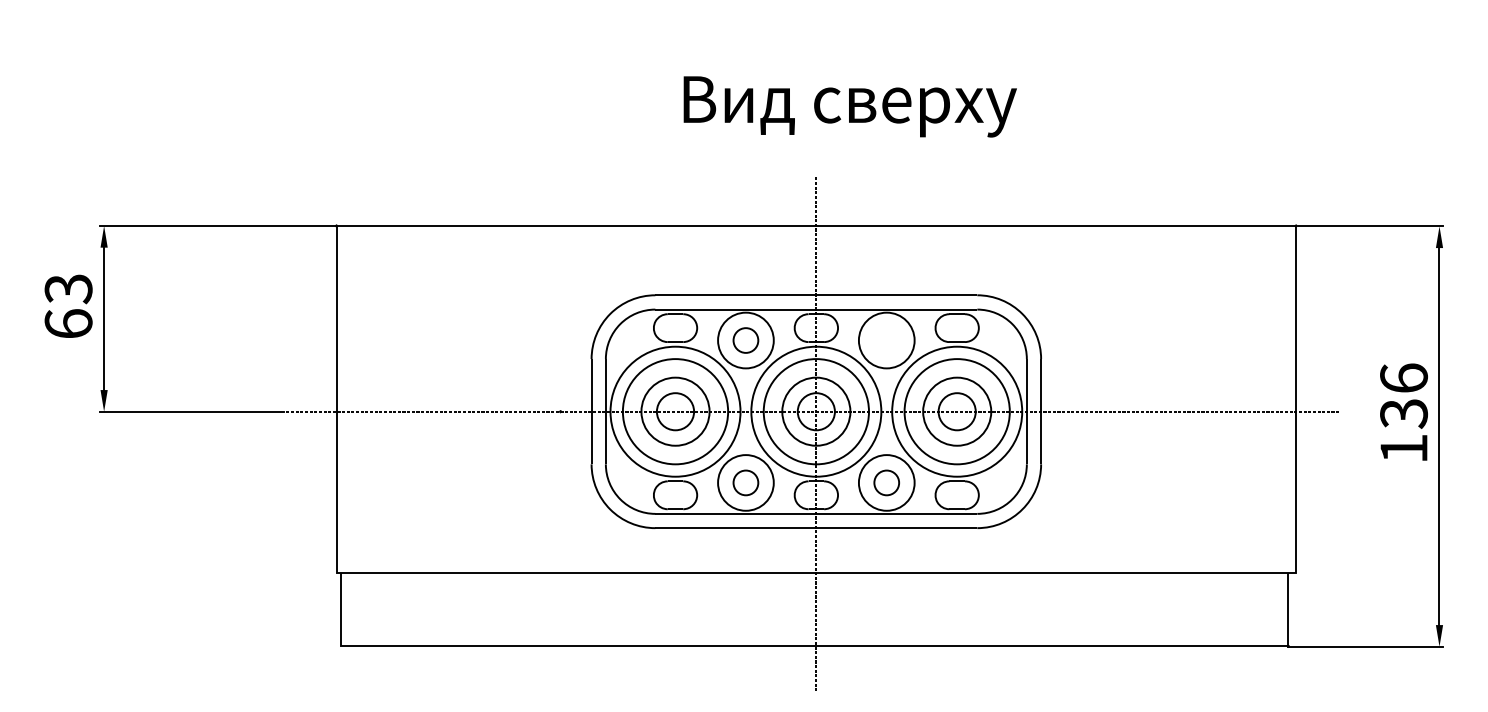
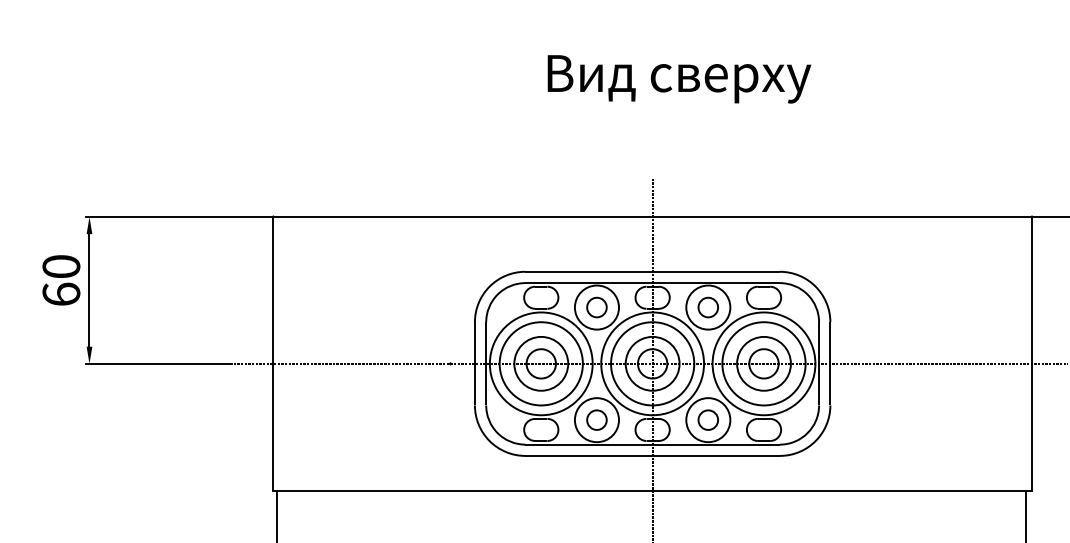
text: (849, 106) -> (678, 79), moved
text: (68, 289) -> (61, 267), 63 -> 60
part: (886, 340) -> (708, 307), added

